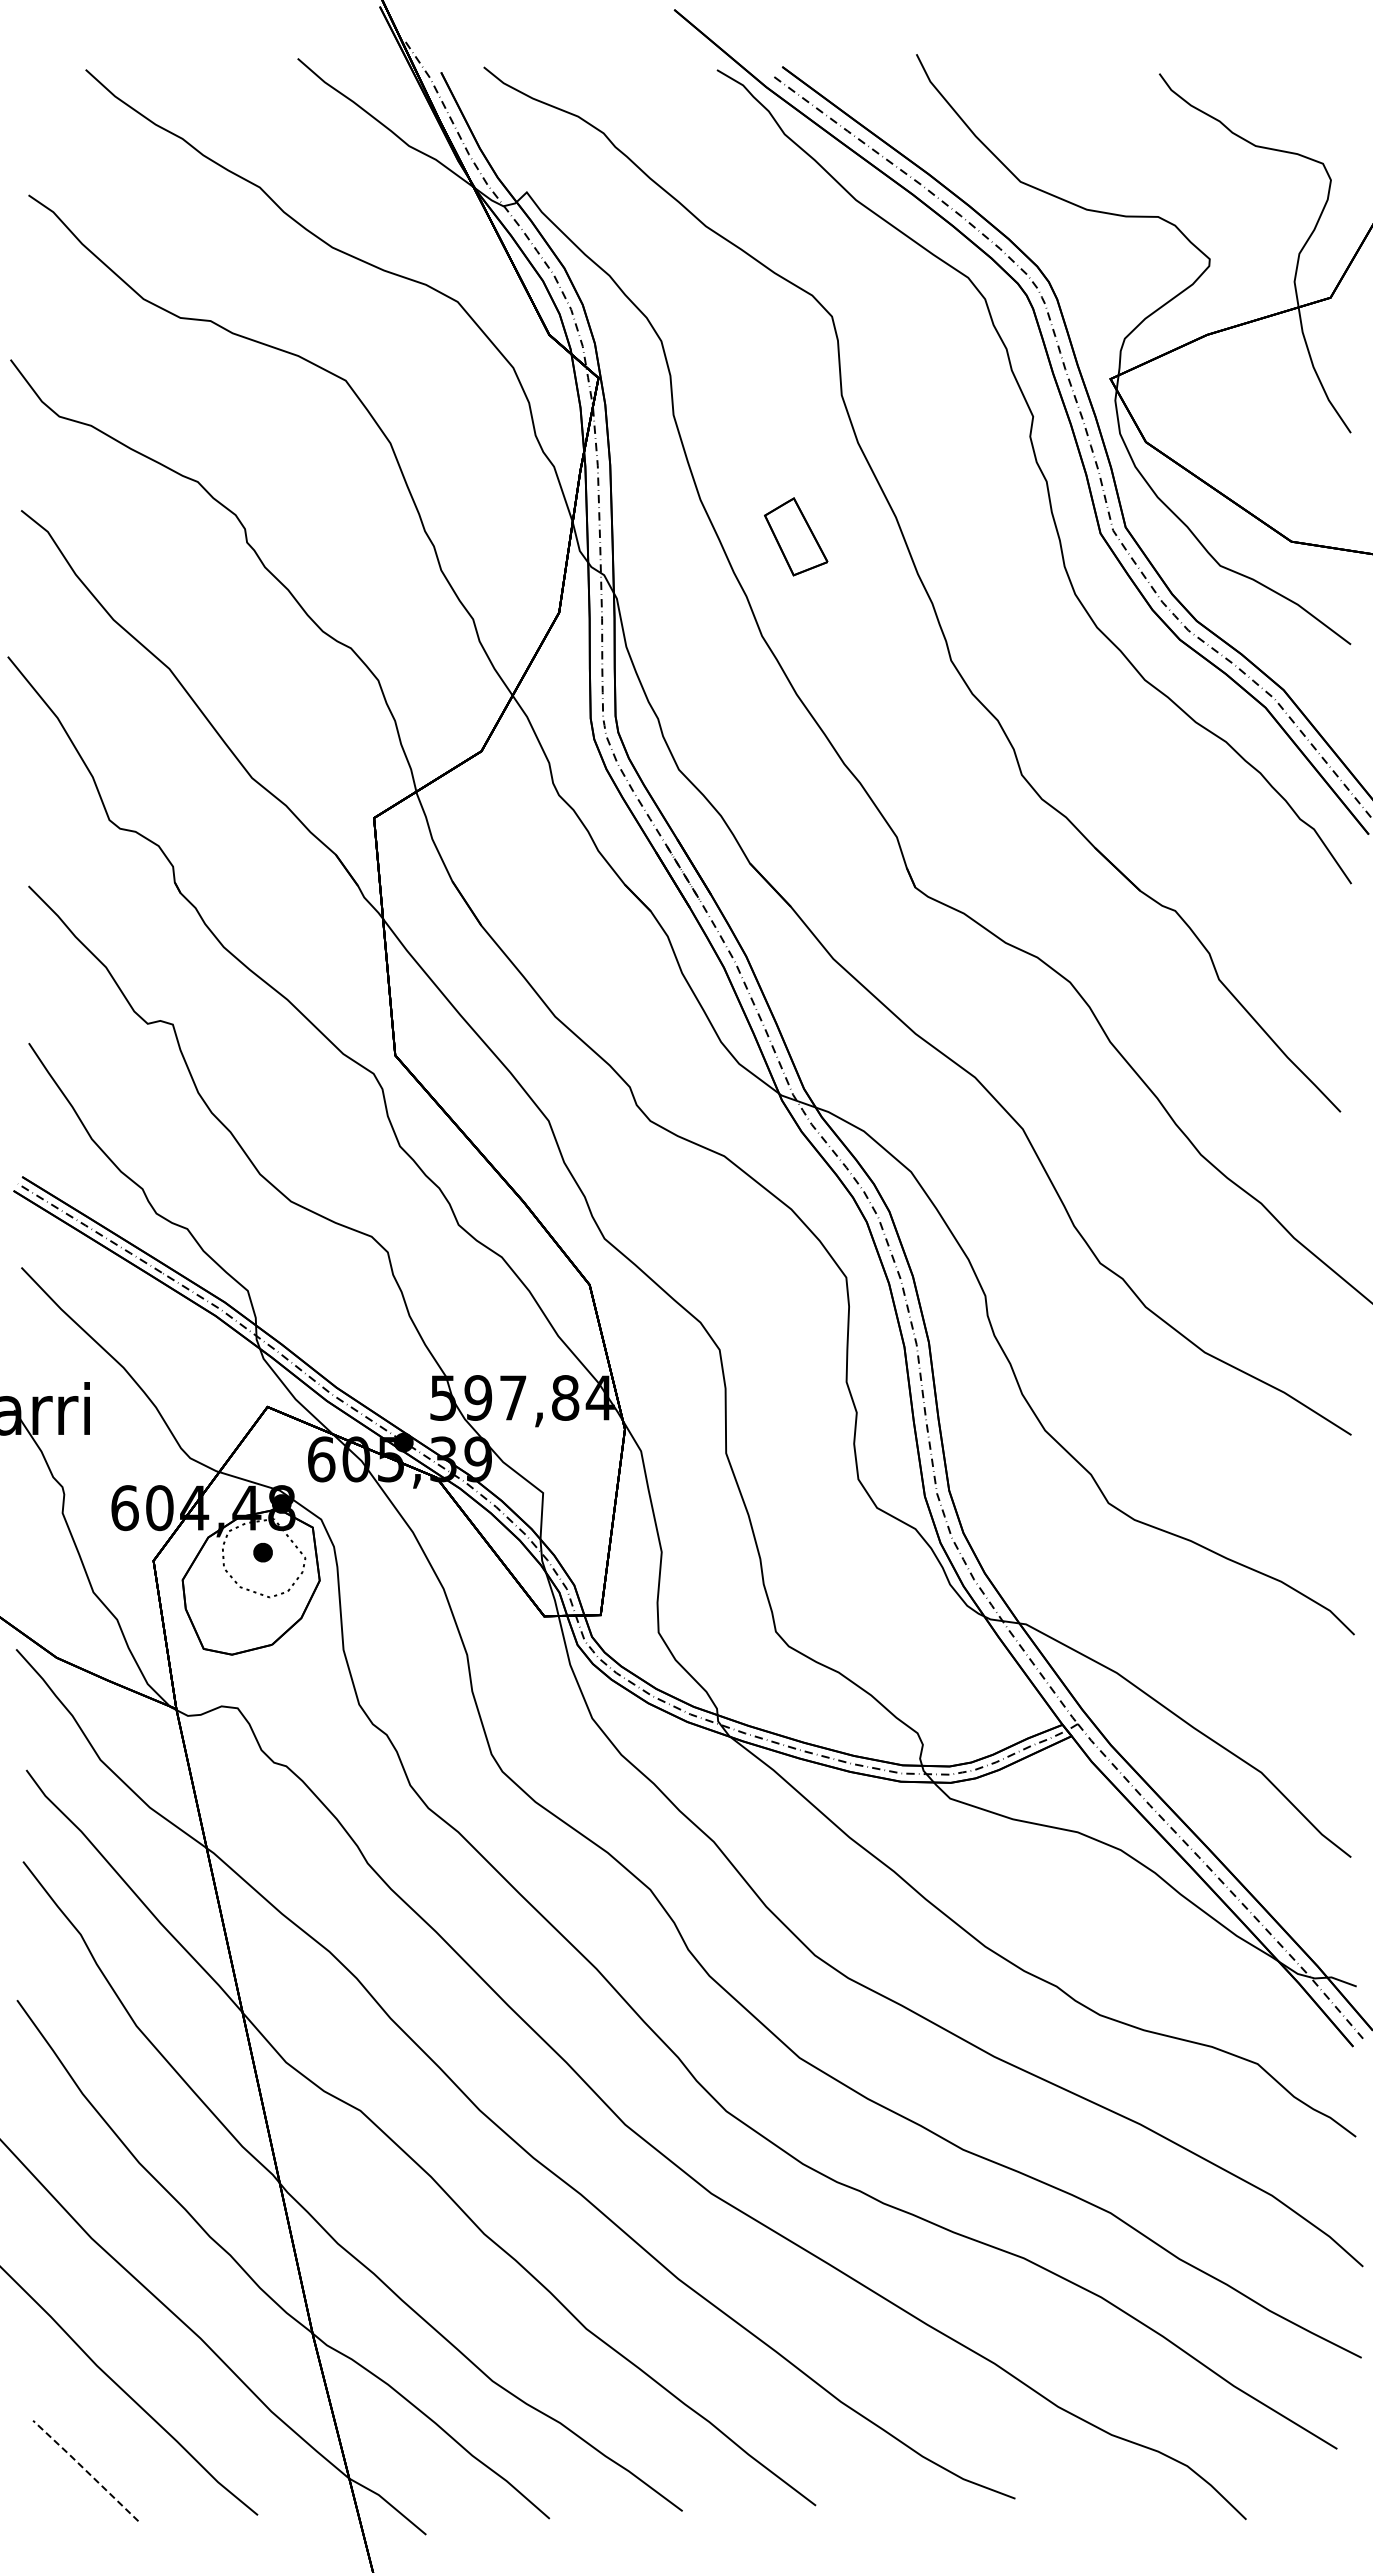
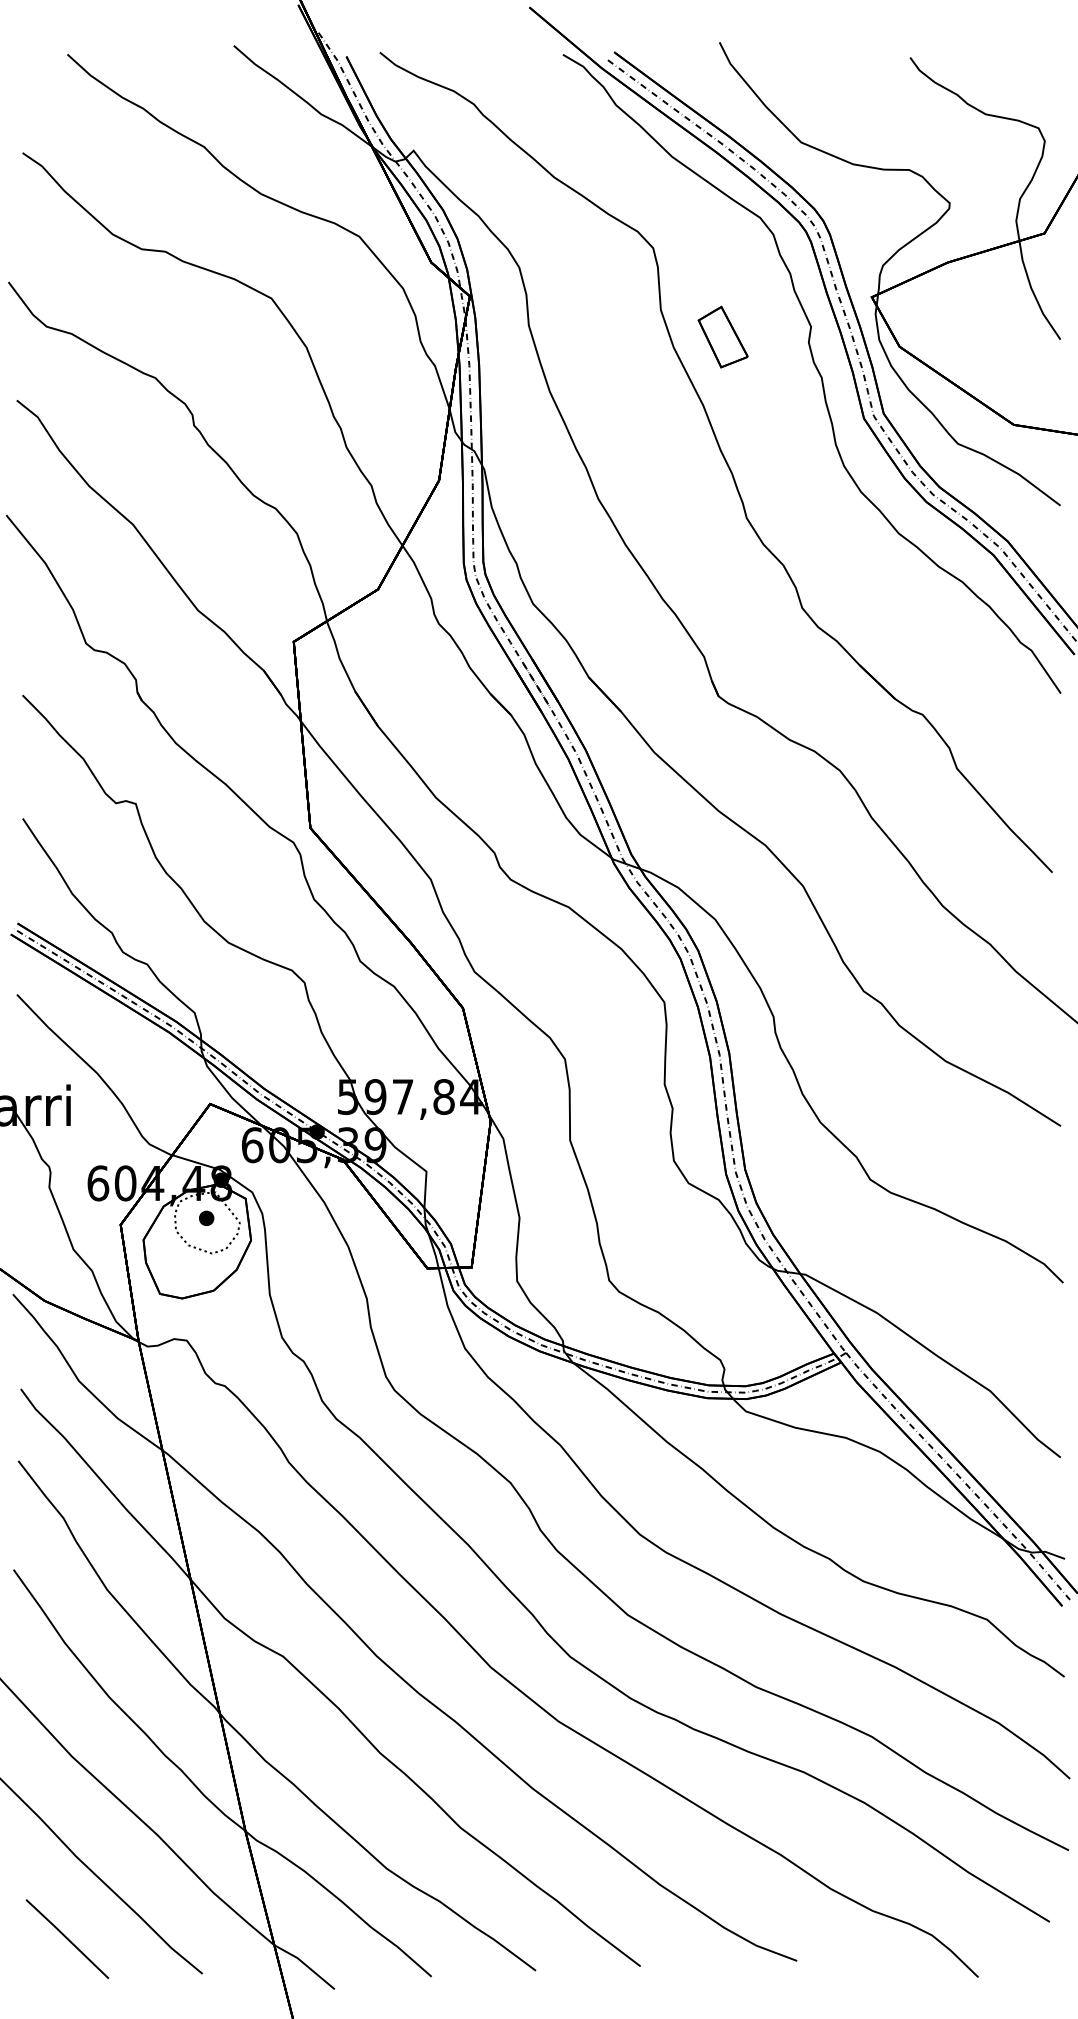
part: (796, 536) -> (723, 336), moved
line: (85, 2470) -> (67, 1938), dashed -> solid

